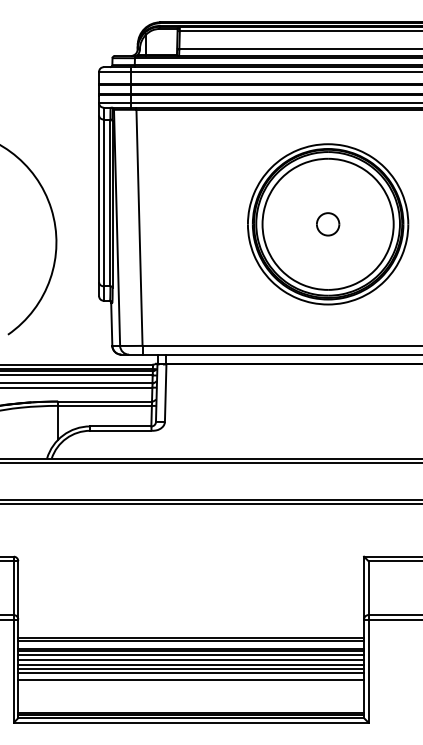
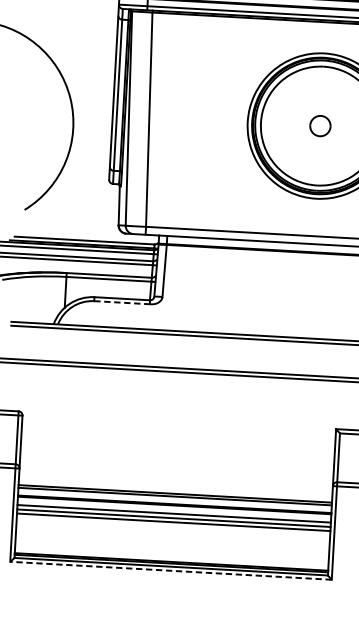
line: (120, 430) -> (121, 302), solid -> dashed
line: (191, 655) -> (174, 509), removed
line: (191, 672) -> (173, 525), removed
line: (191, 679) -> (173, 531), removed
line: (190, 722) -> (170, 570), solid -> dashed

